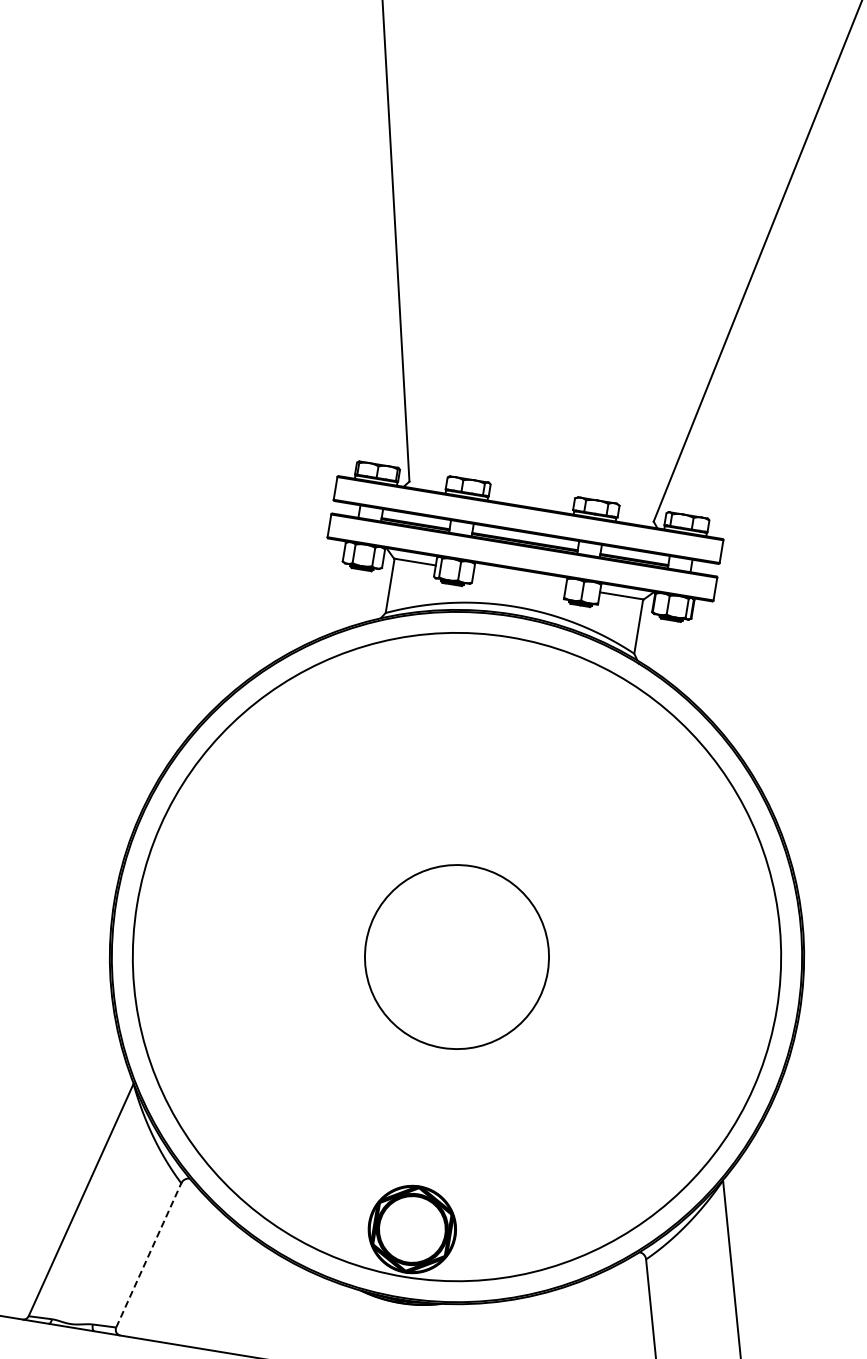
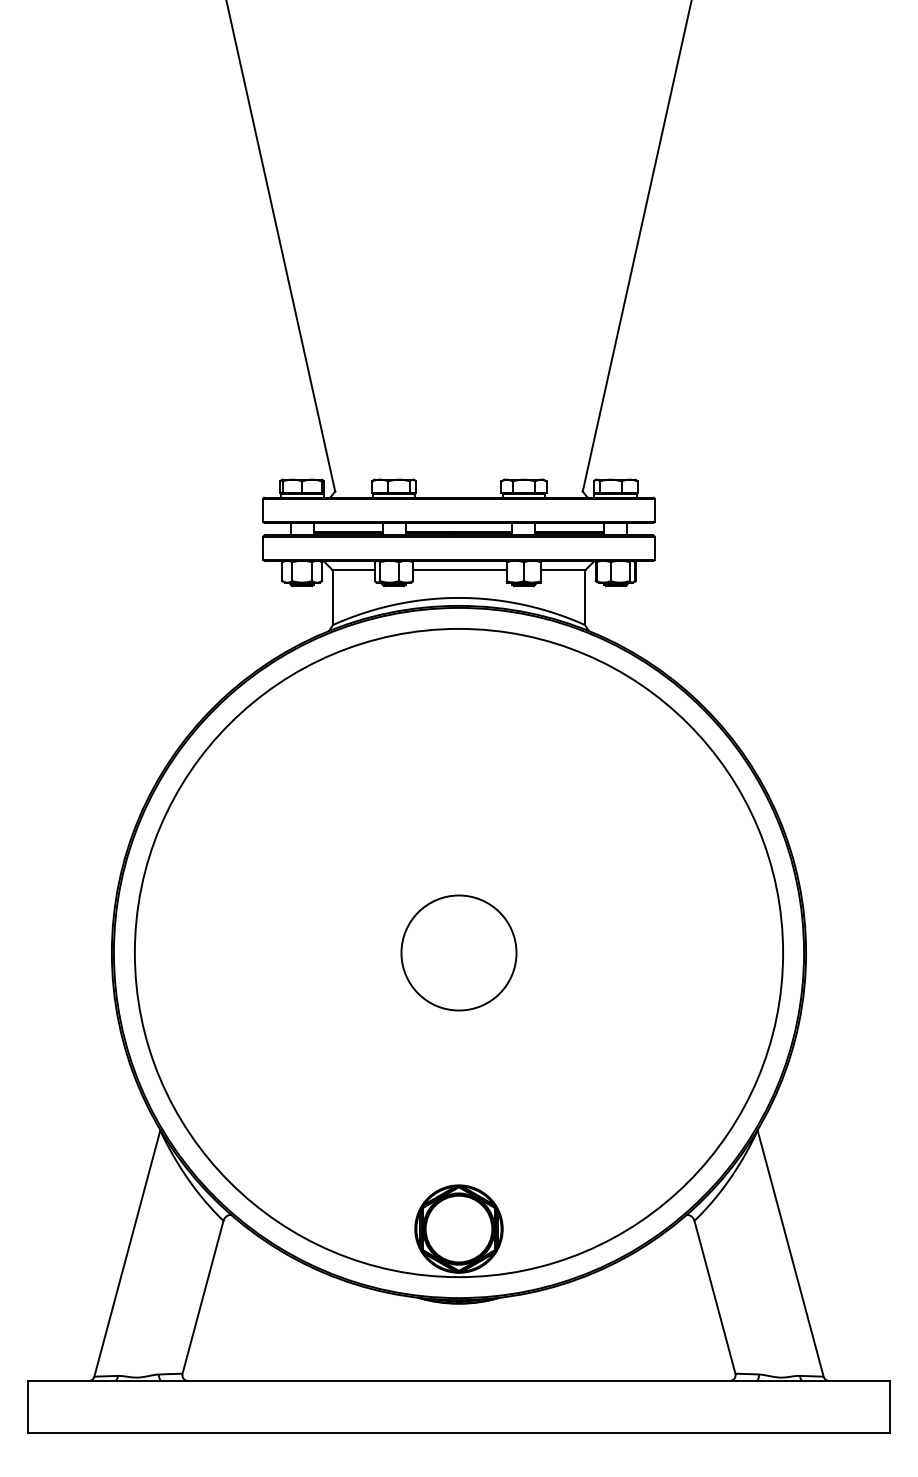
line: (519, 578) -> (459, 569), added
circle: (456, 956) -> (458, 952), size x0.62
line: (149, 1254) -> (203, 1296), dashed -> solid

